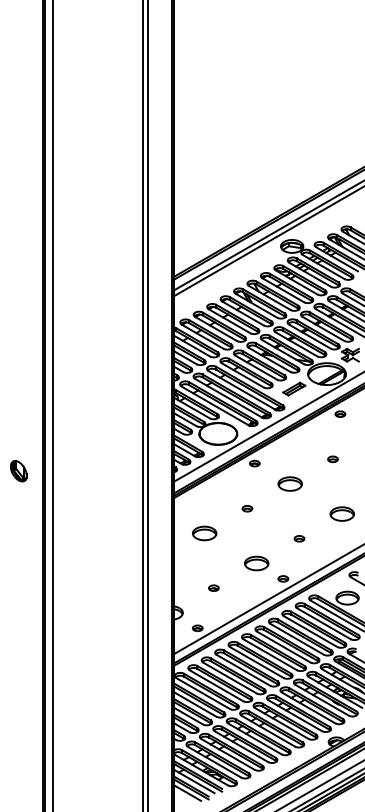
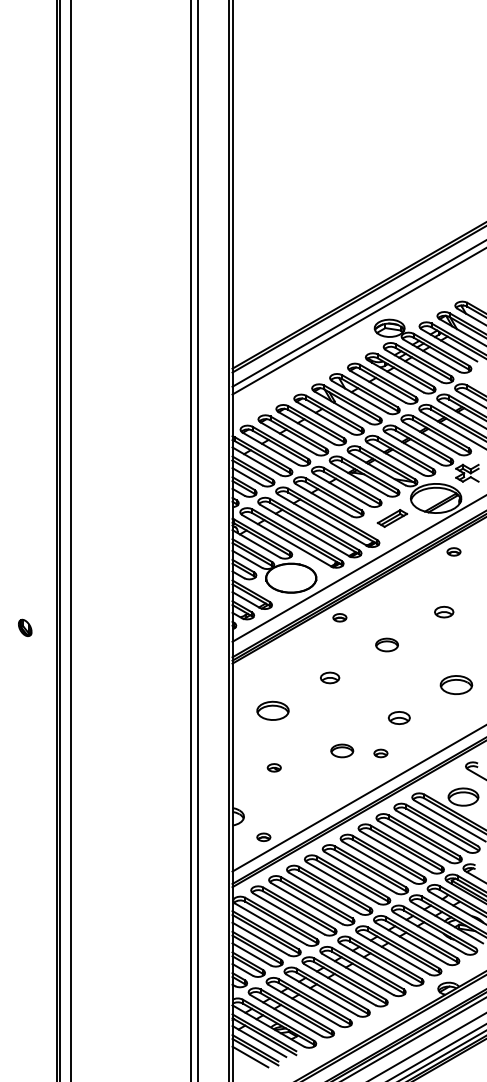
part: (332, 458) -> (443, 611), size x1.4
part: (18, 470) -> (24, 627), size x0.6
part: (289, 483) -> (386, 644), size x0.7
part: (247, 508) -> (329, 677), size x1.4
part: (299, 538) -> (399, 717), size x1.6
part: (256, 563) -> (341, 750), size x0.7
part: (283, 578) -> (380, 753), moved
part: (213, 587) -> (273, 767), moved

